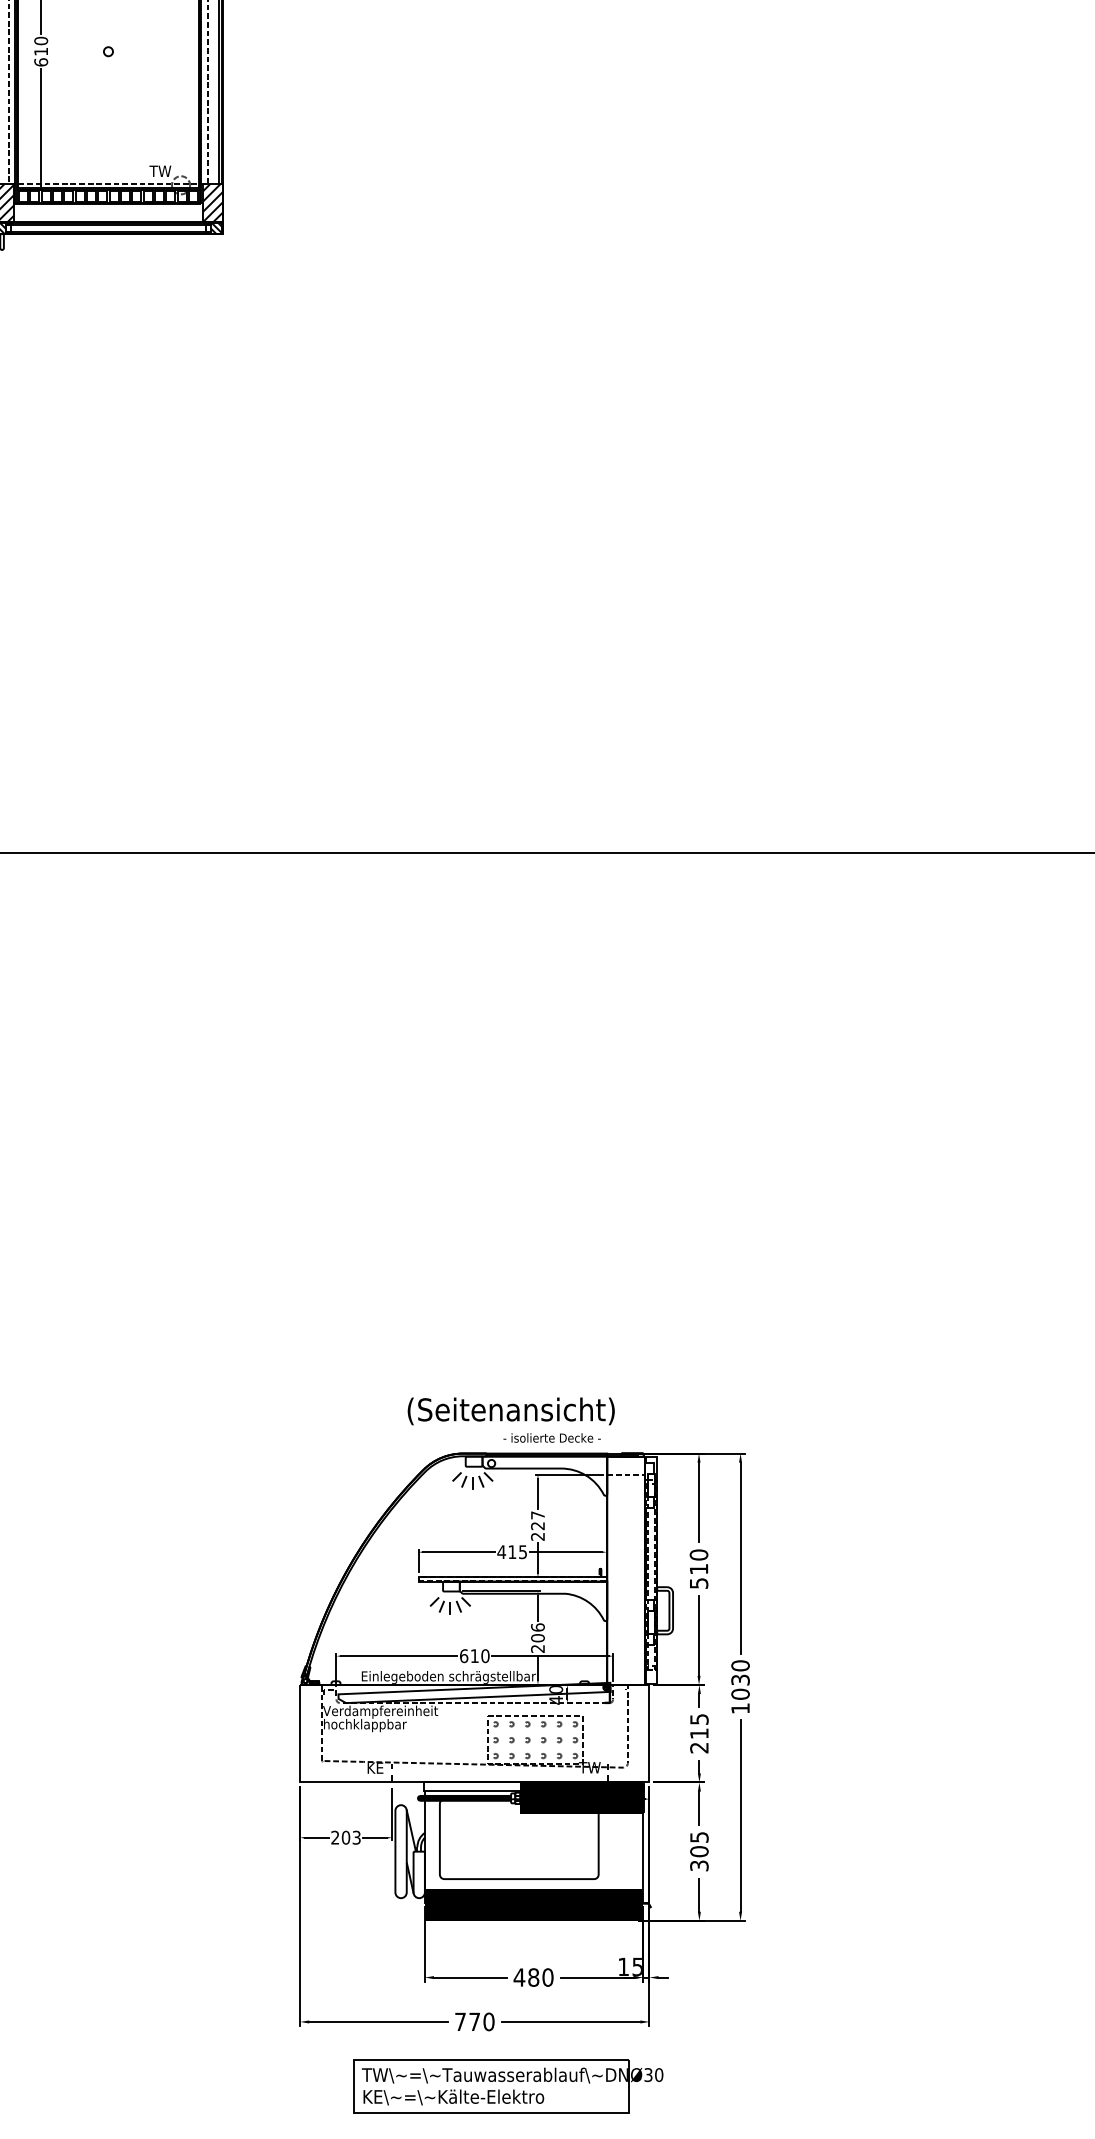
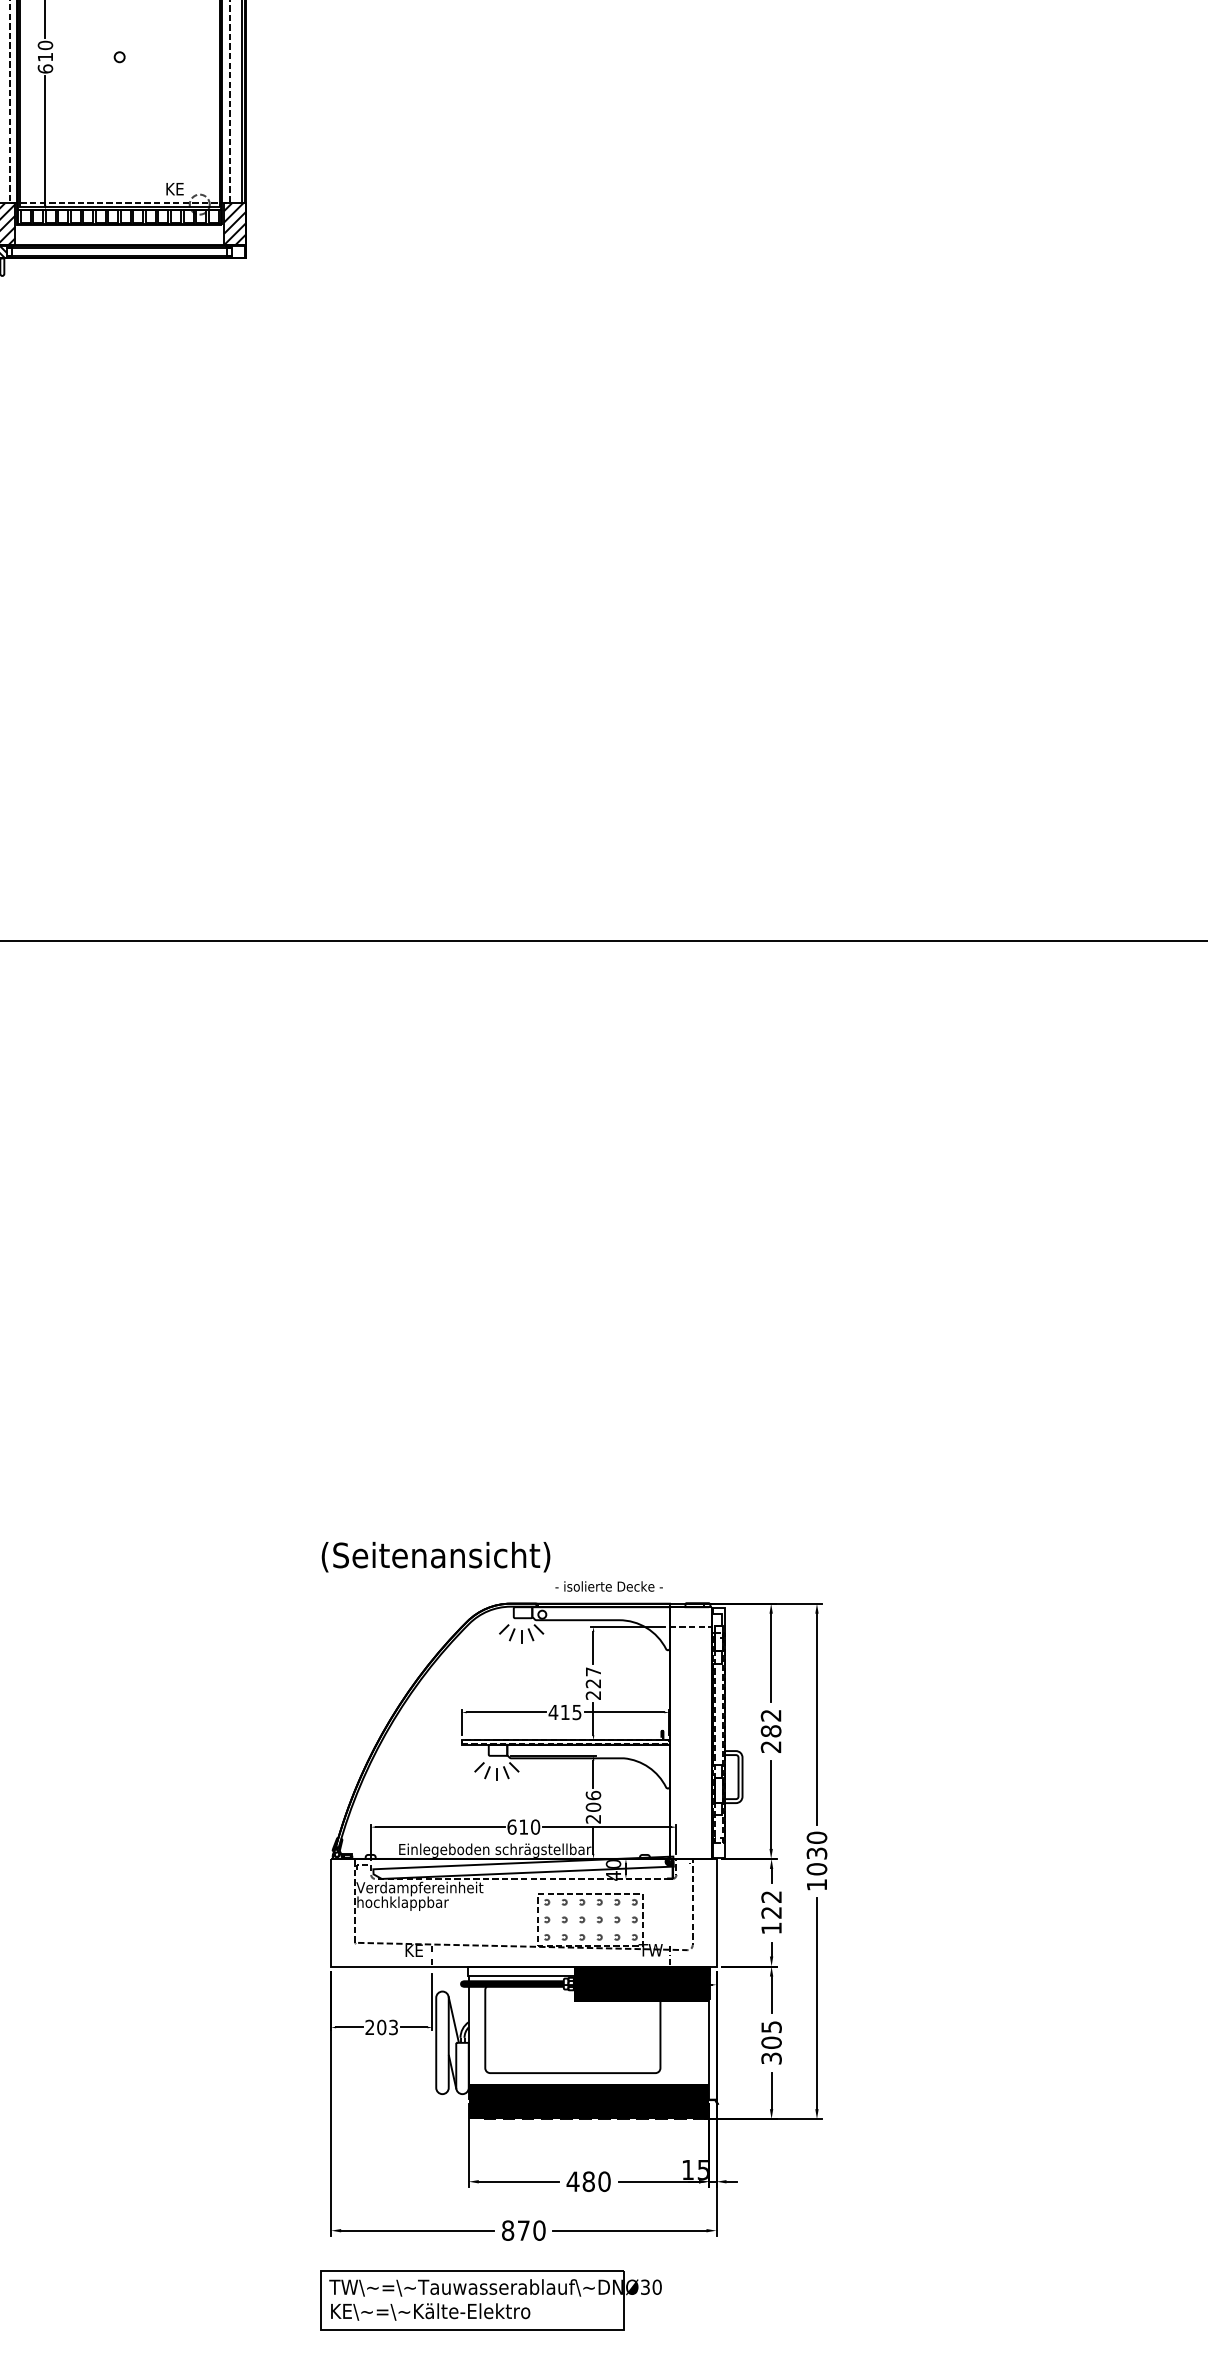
text: (159, 171) -> (176, 189), TW -> KE
hatch: (216, 227) -> (238, 251), removed
text: (510, 1411) -> (435, 1557), moved
text: (698, 1568) -> (770, 1730), 510 -> 282
text: (699, 1733) -> (771, 1912), 215 -> 122
text: (460, 2021) -> (508, 2230), 770 -> 870
part: (508, 2087) -> (490, 2300), moved

